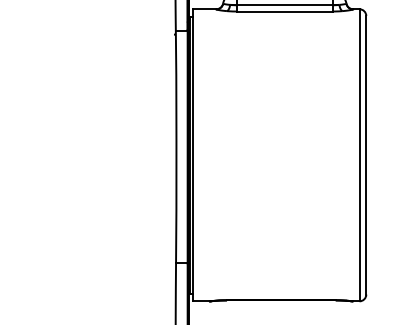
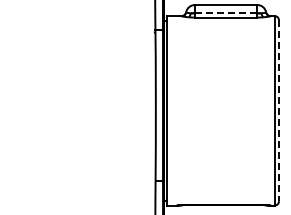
line: (285, 5) -> (226, 13), solid -> dashed
line: (367, 156) -> (279, 111), solid -> dashed

